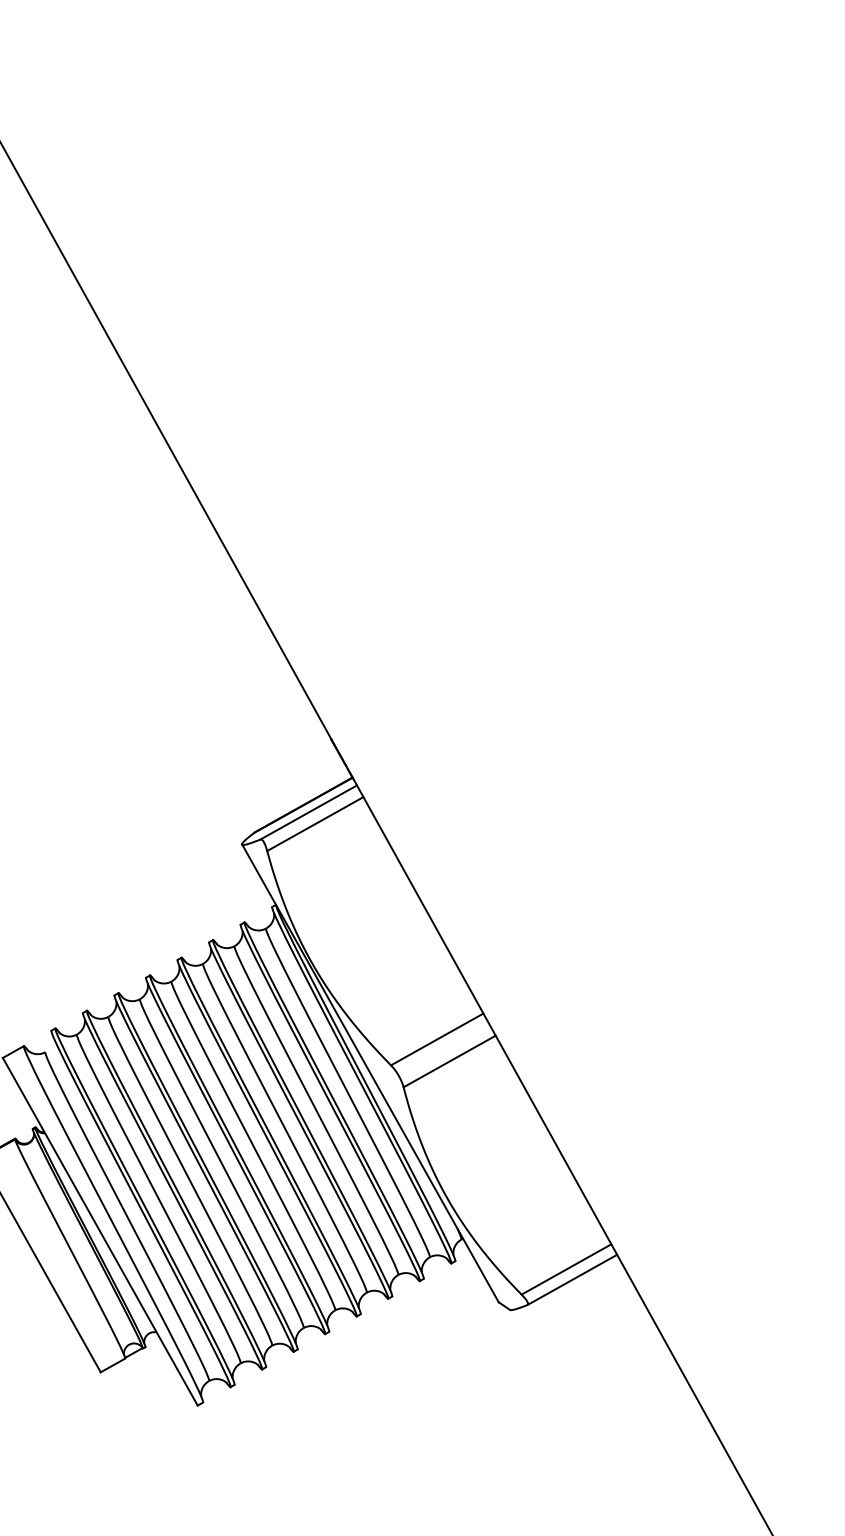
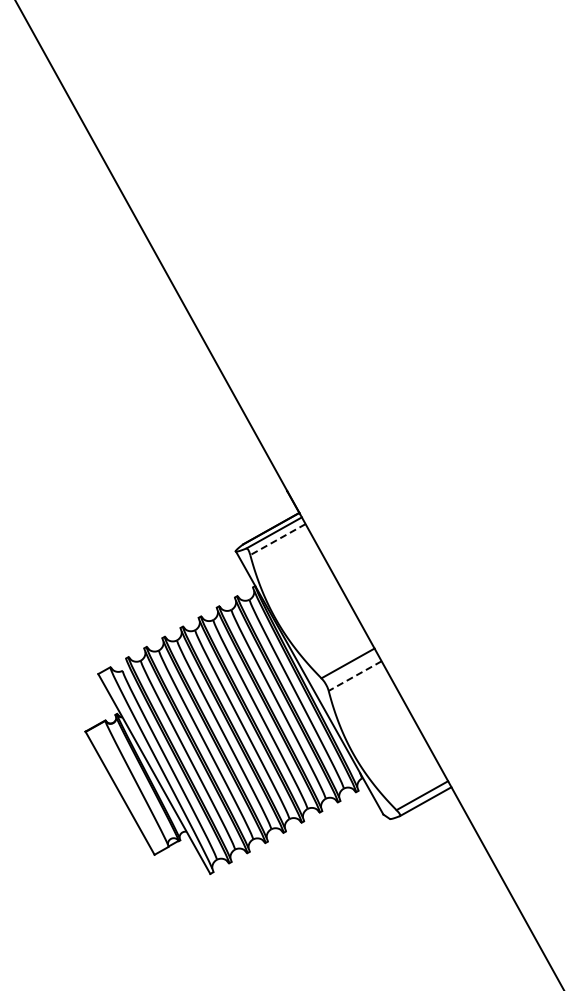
line: (314, 823) -> (277, 539), solid -> dashed
line: (448, 1062) -> (354, 676), solid -> dashed

